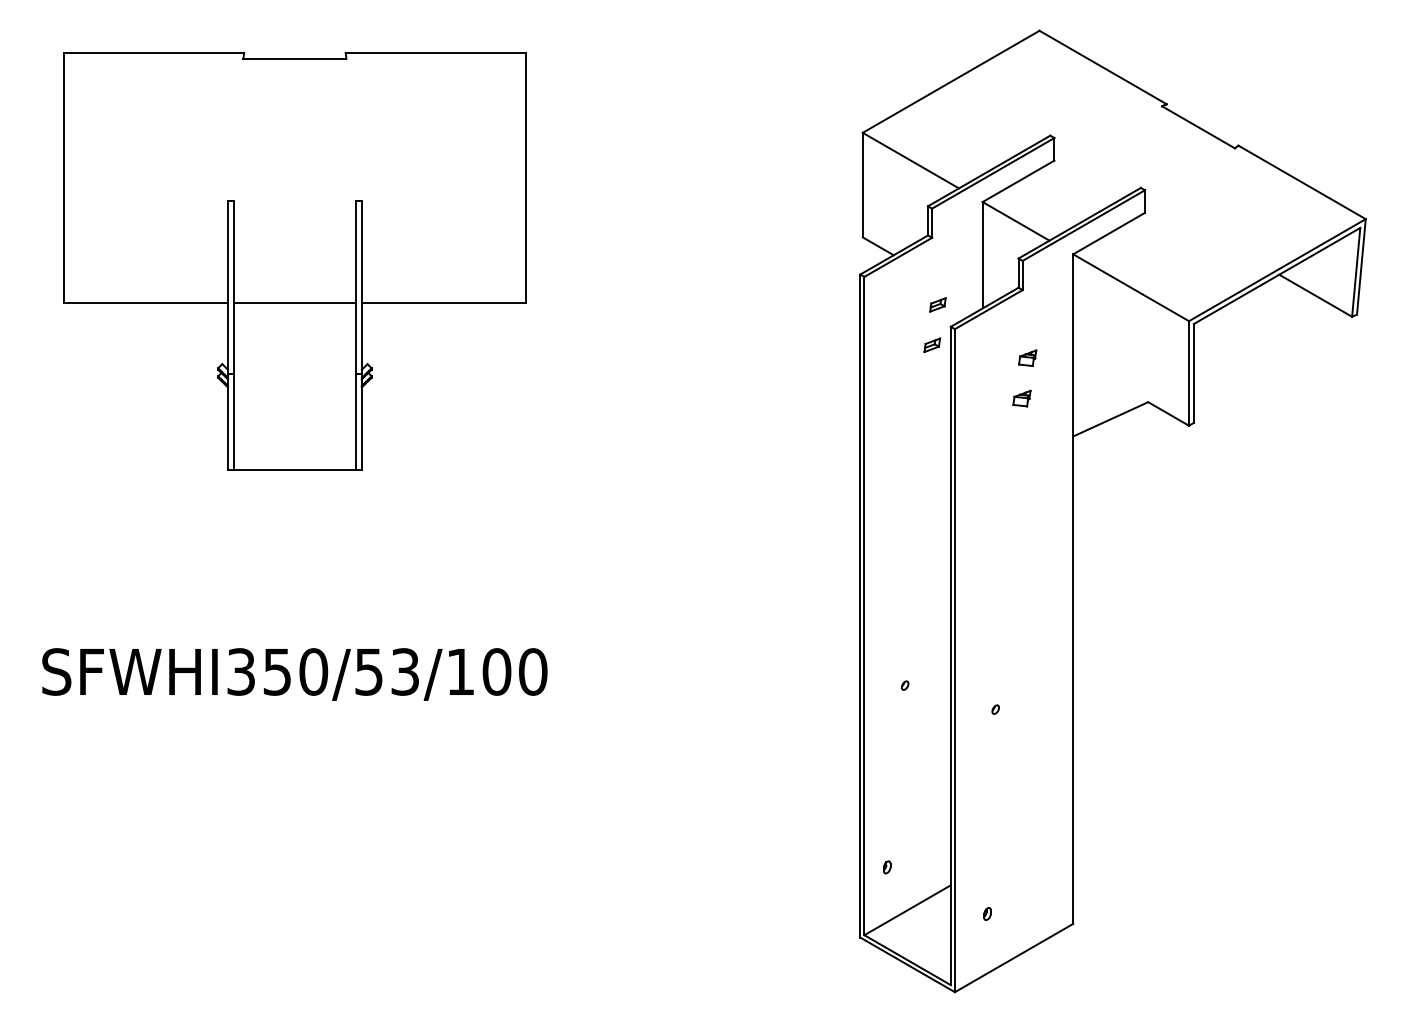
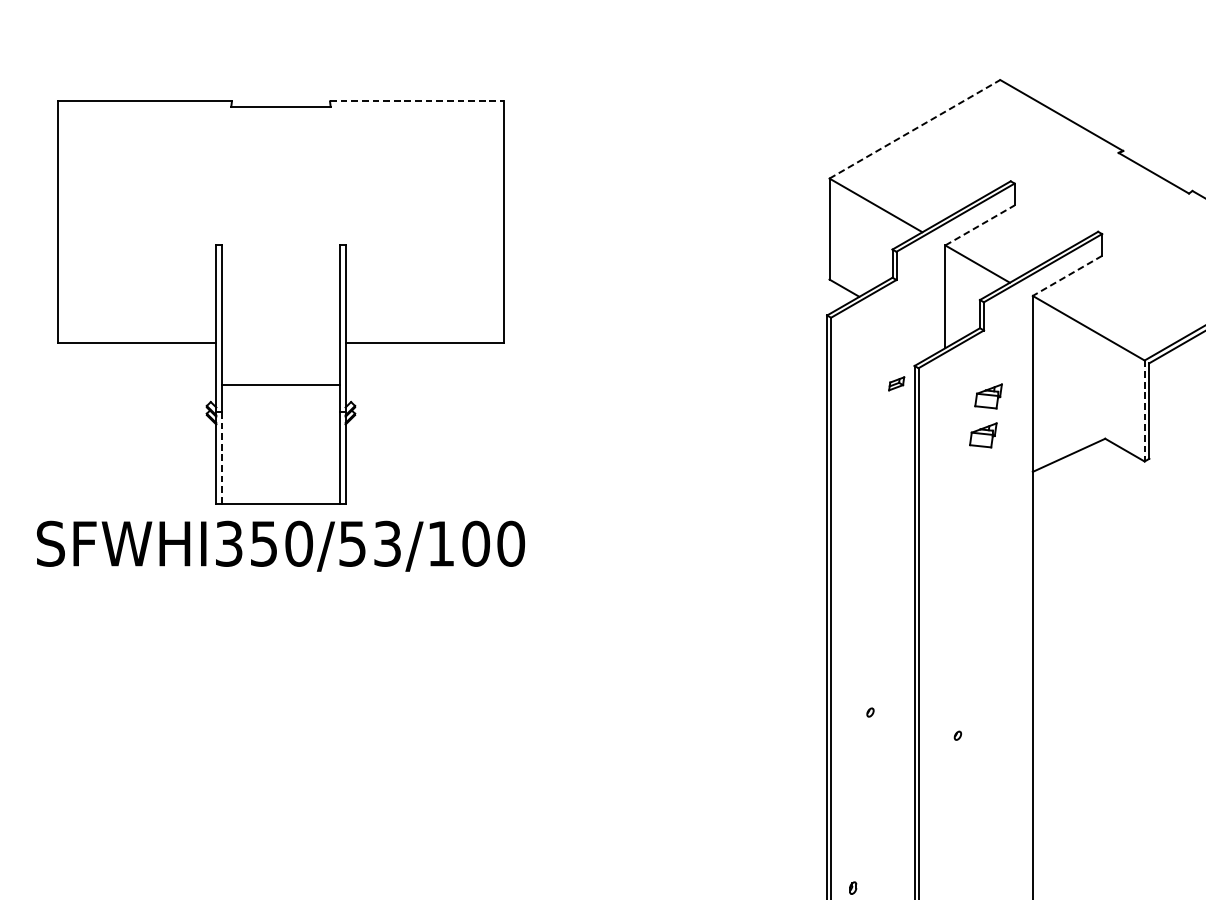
line: (435, 52) -> (416, 100), solid -> dashed
line: (951, 81) -> (915, 128), solid -> dashed
line: (1018, 181) -> (979, 225), solid -> dashed
line: (1108, 233) -> (1066, 275), solid -> dashed
line: (294, 302) -> (280, 384), moved
part: (937, 304) -> (901, 344), removed
part: (1027, 357) -> (988, 395), size x1.6
line: (1189, 373) -> (1145, 411), solid -> dashed
part: (1021, 398) -> (982, 435), size x1.6
line: (233, 422) -> (221, 458), solid -> dashed
text: (294, 674) -> (280, 546), moved

